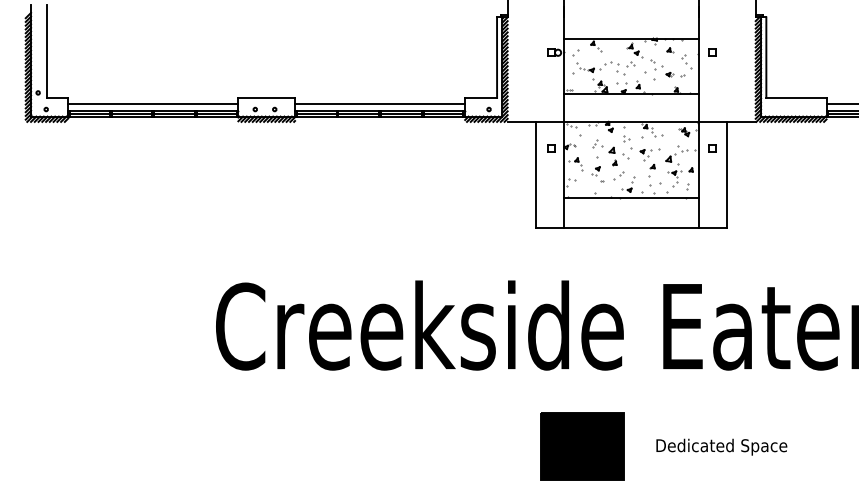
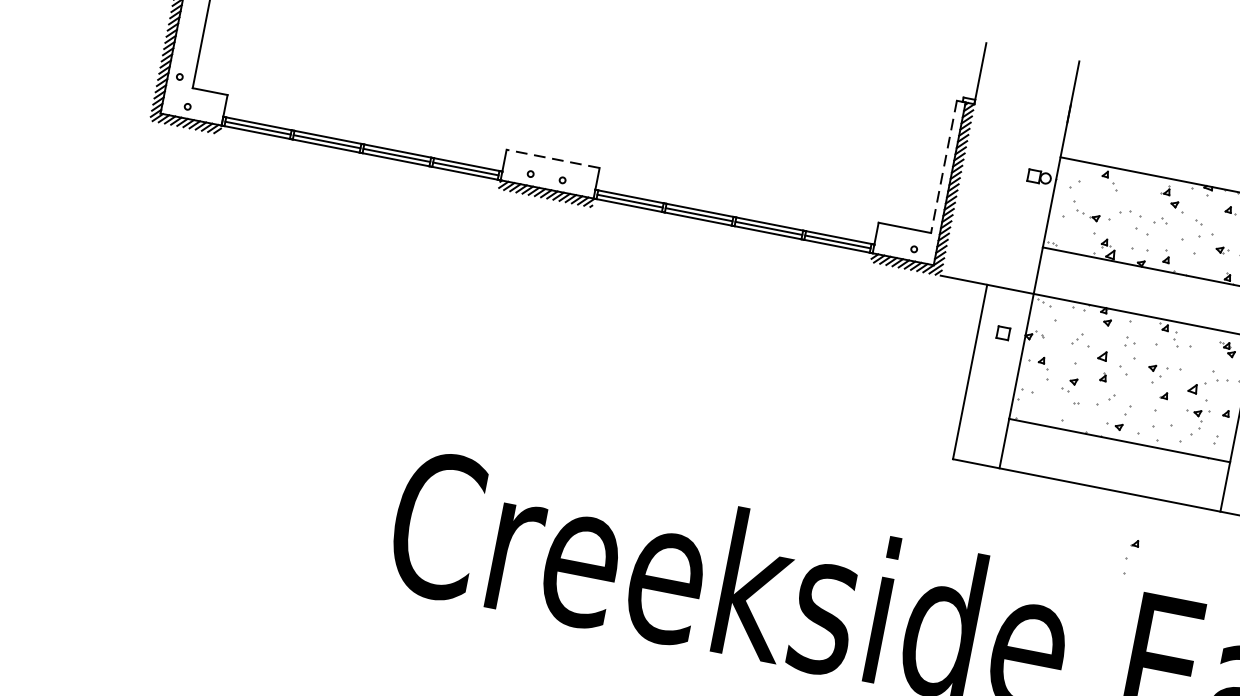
line: (497, 58) -> (944, 168), solid -> dashed
line: (266, 98) -> (552, 159), solid -> dashed
line: (153, 104) -> (365, 133), removed
line: (380, 104) -> (737, 206), removed
part: (651, 264) -> (1130, 555), added

